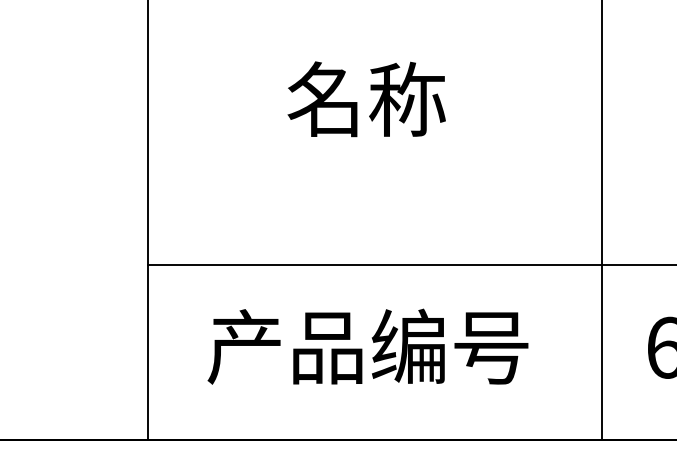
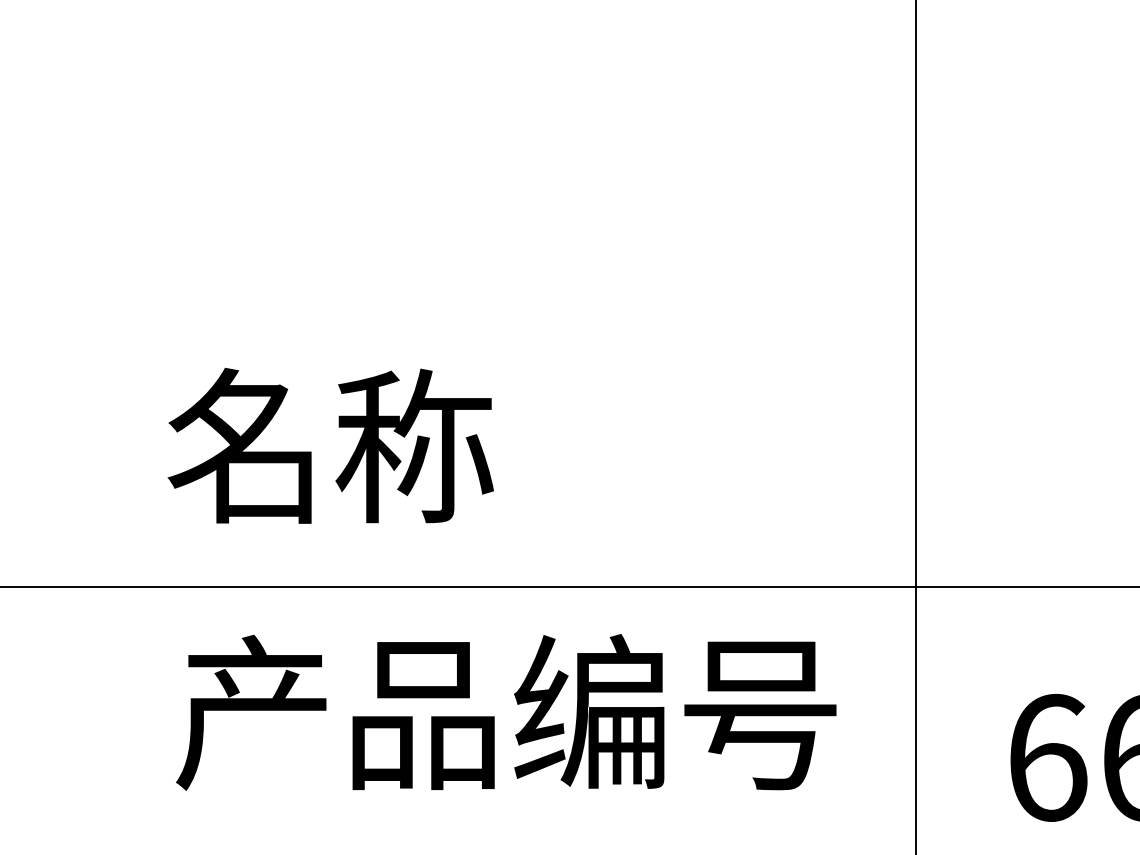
text: (366, 99) -> (330, 446), moved
text: (367, 346) -> (505, 711), moved

